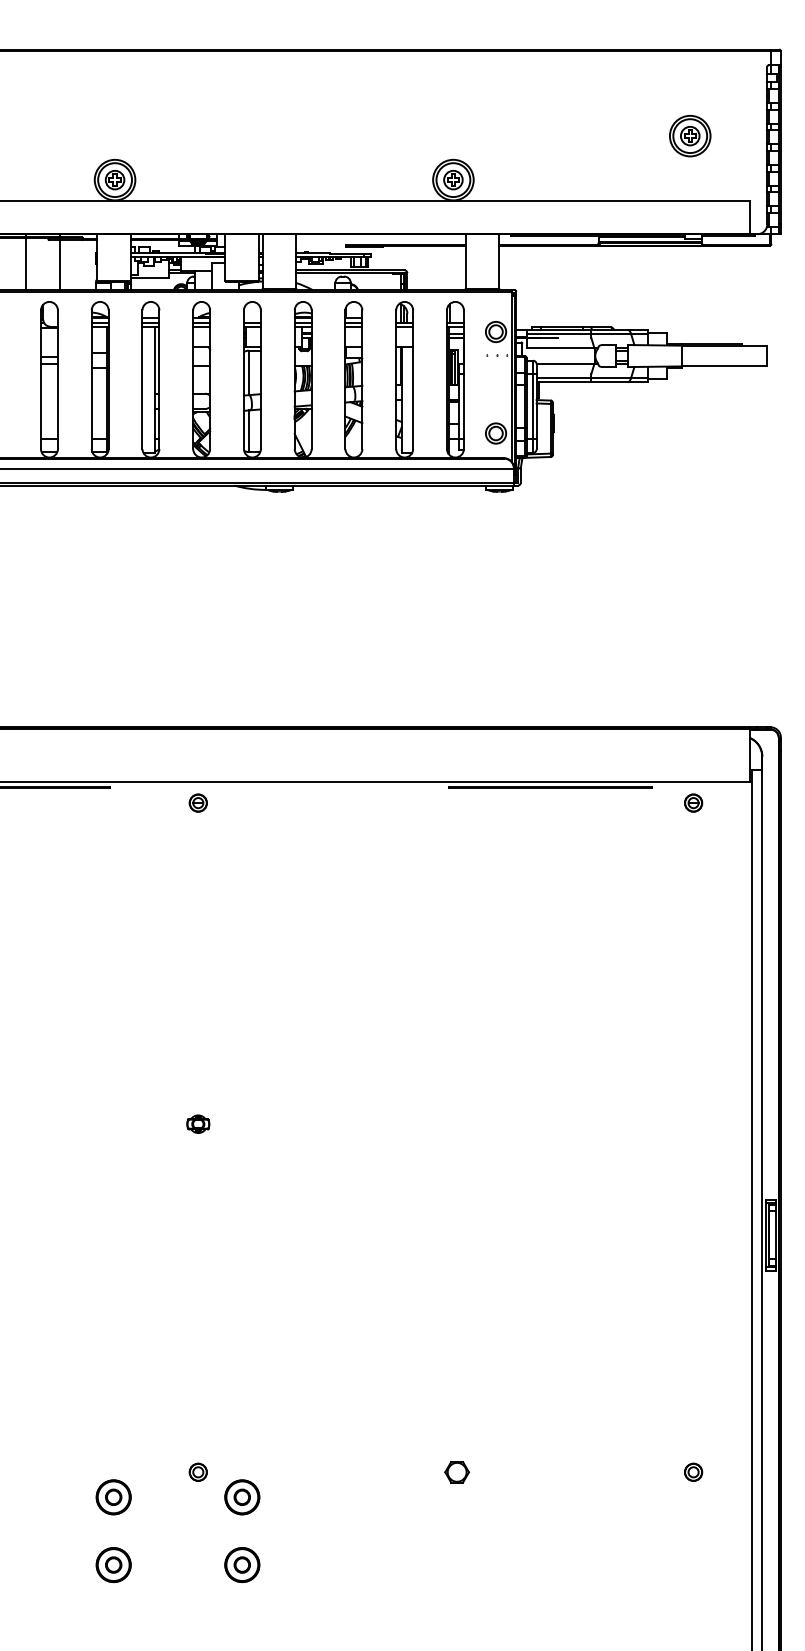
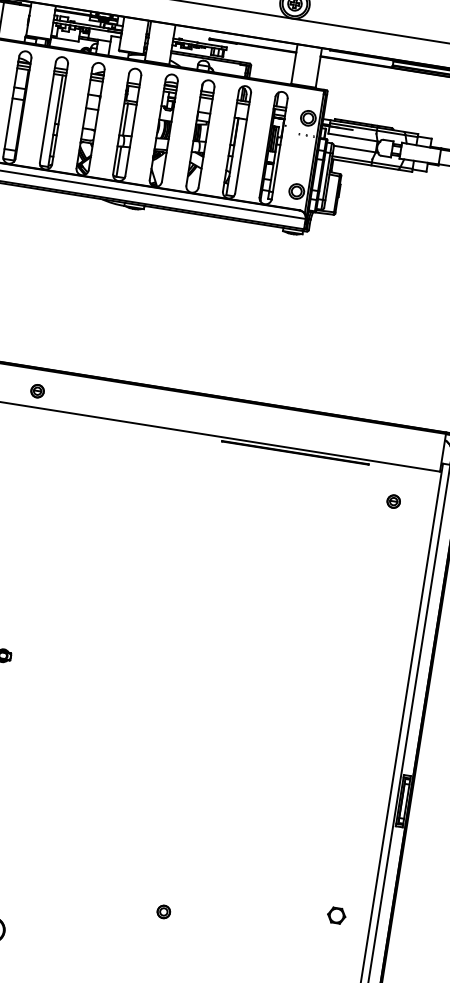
part: (197, 802) -> (37, 390), moved
part: (693, 802) -> (393, 501), moved
part: (693, 1471) -> (163, 911), moved
part: (457, 1472) -> (336, 915), moved

